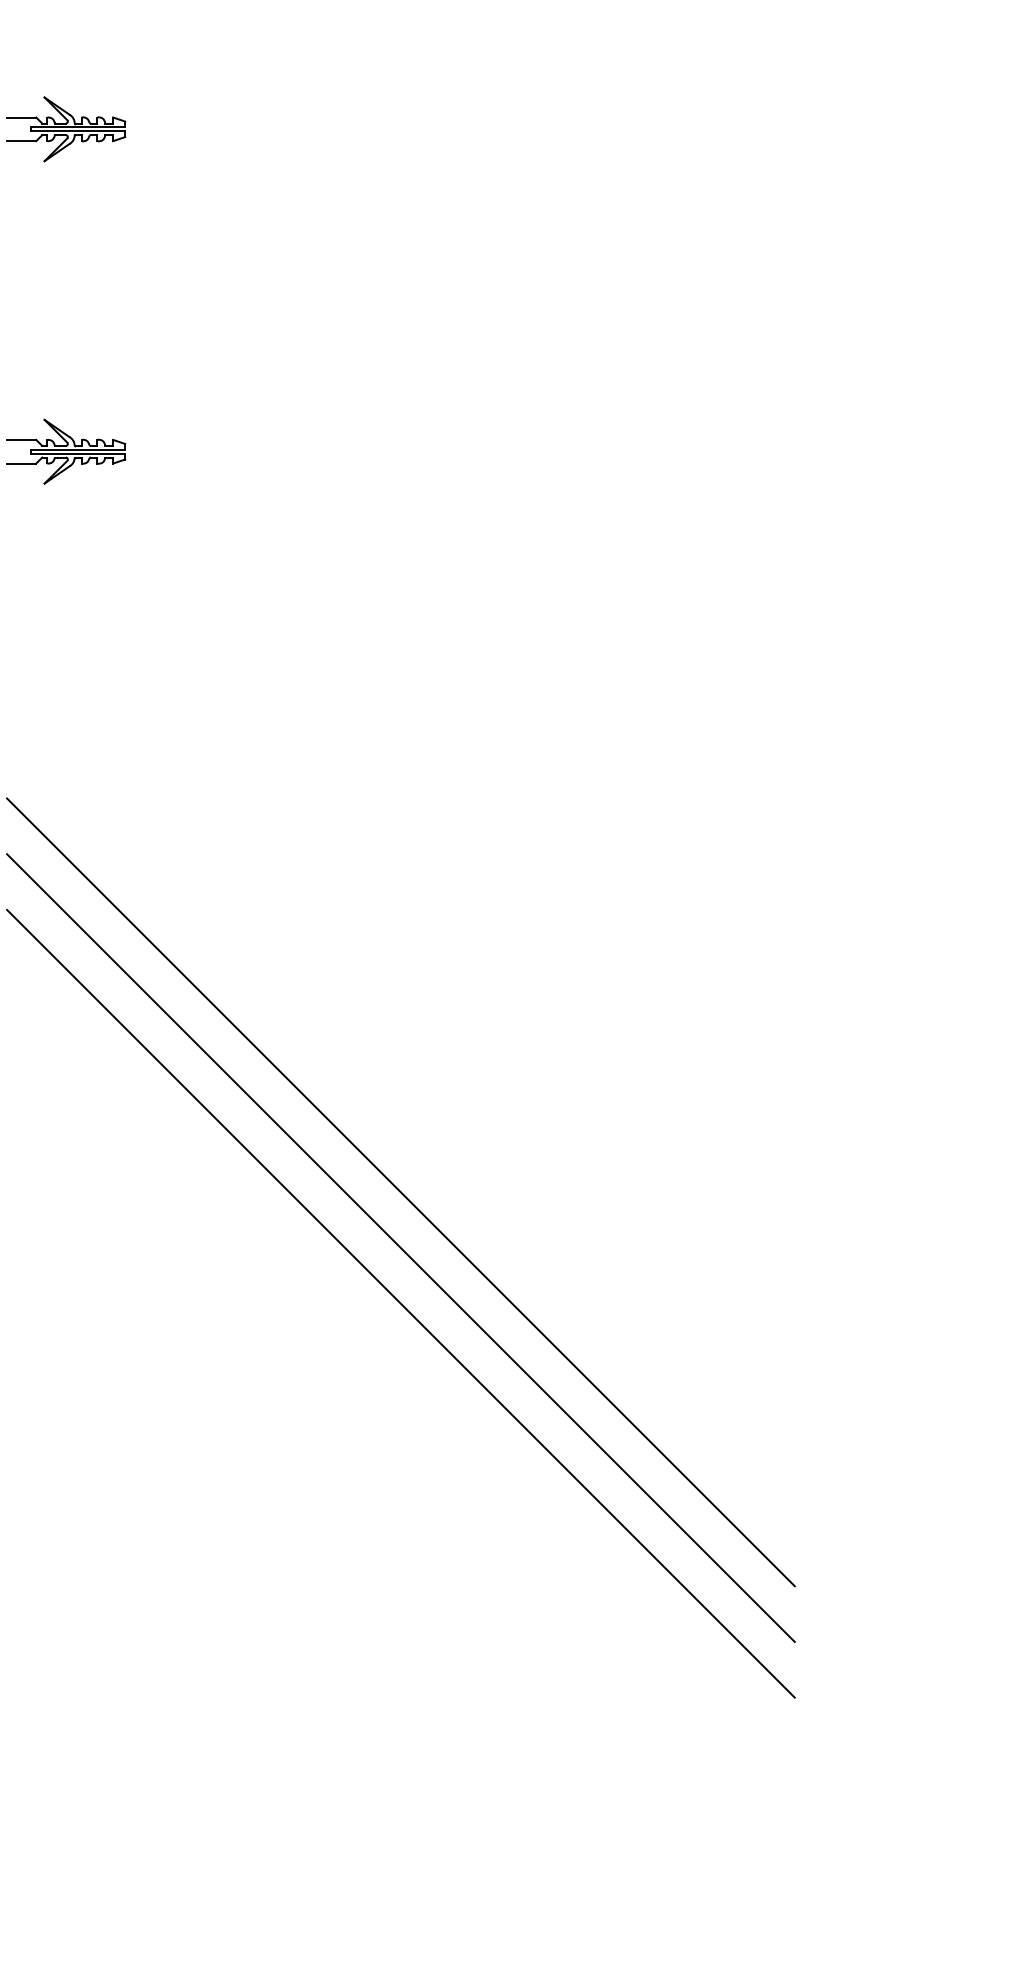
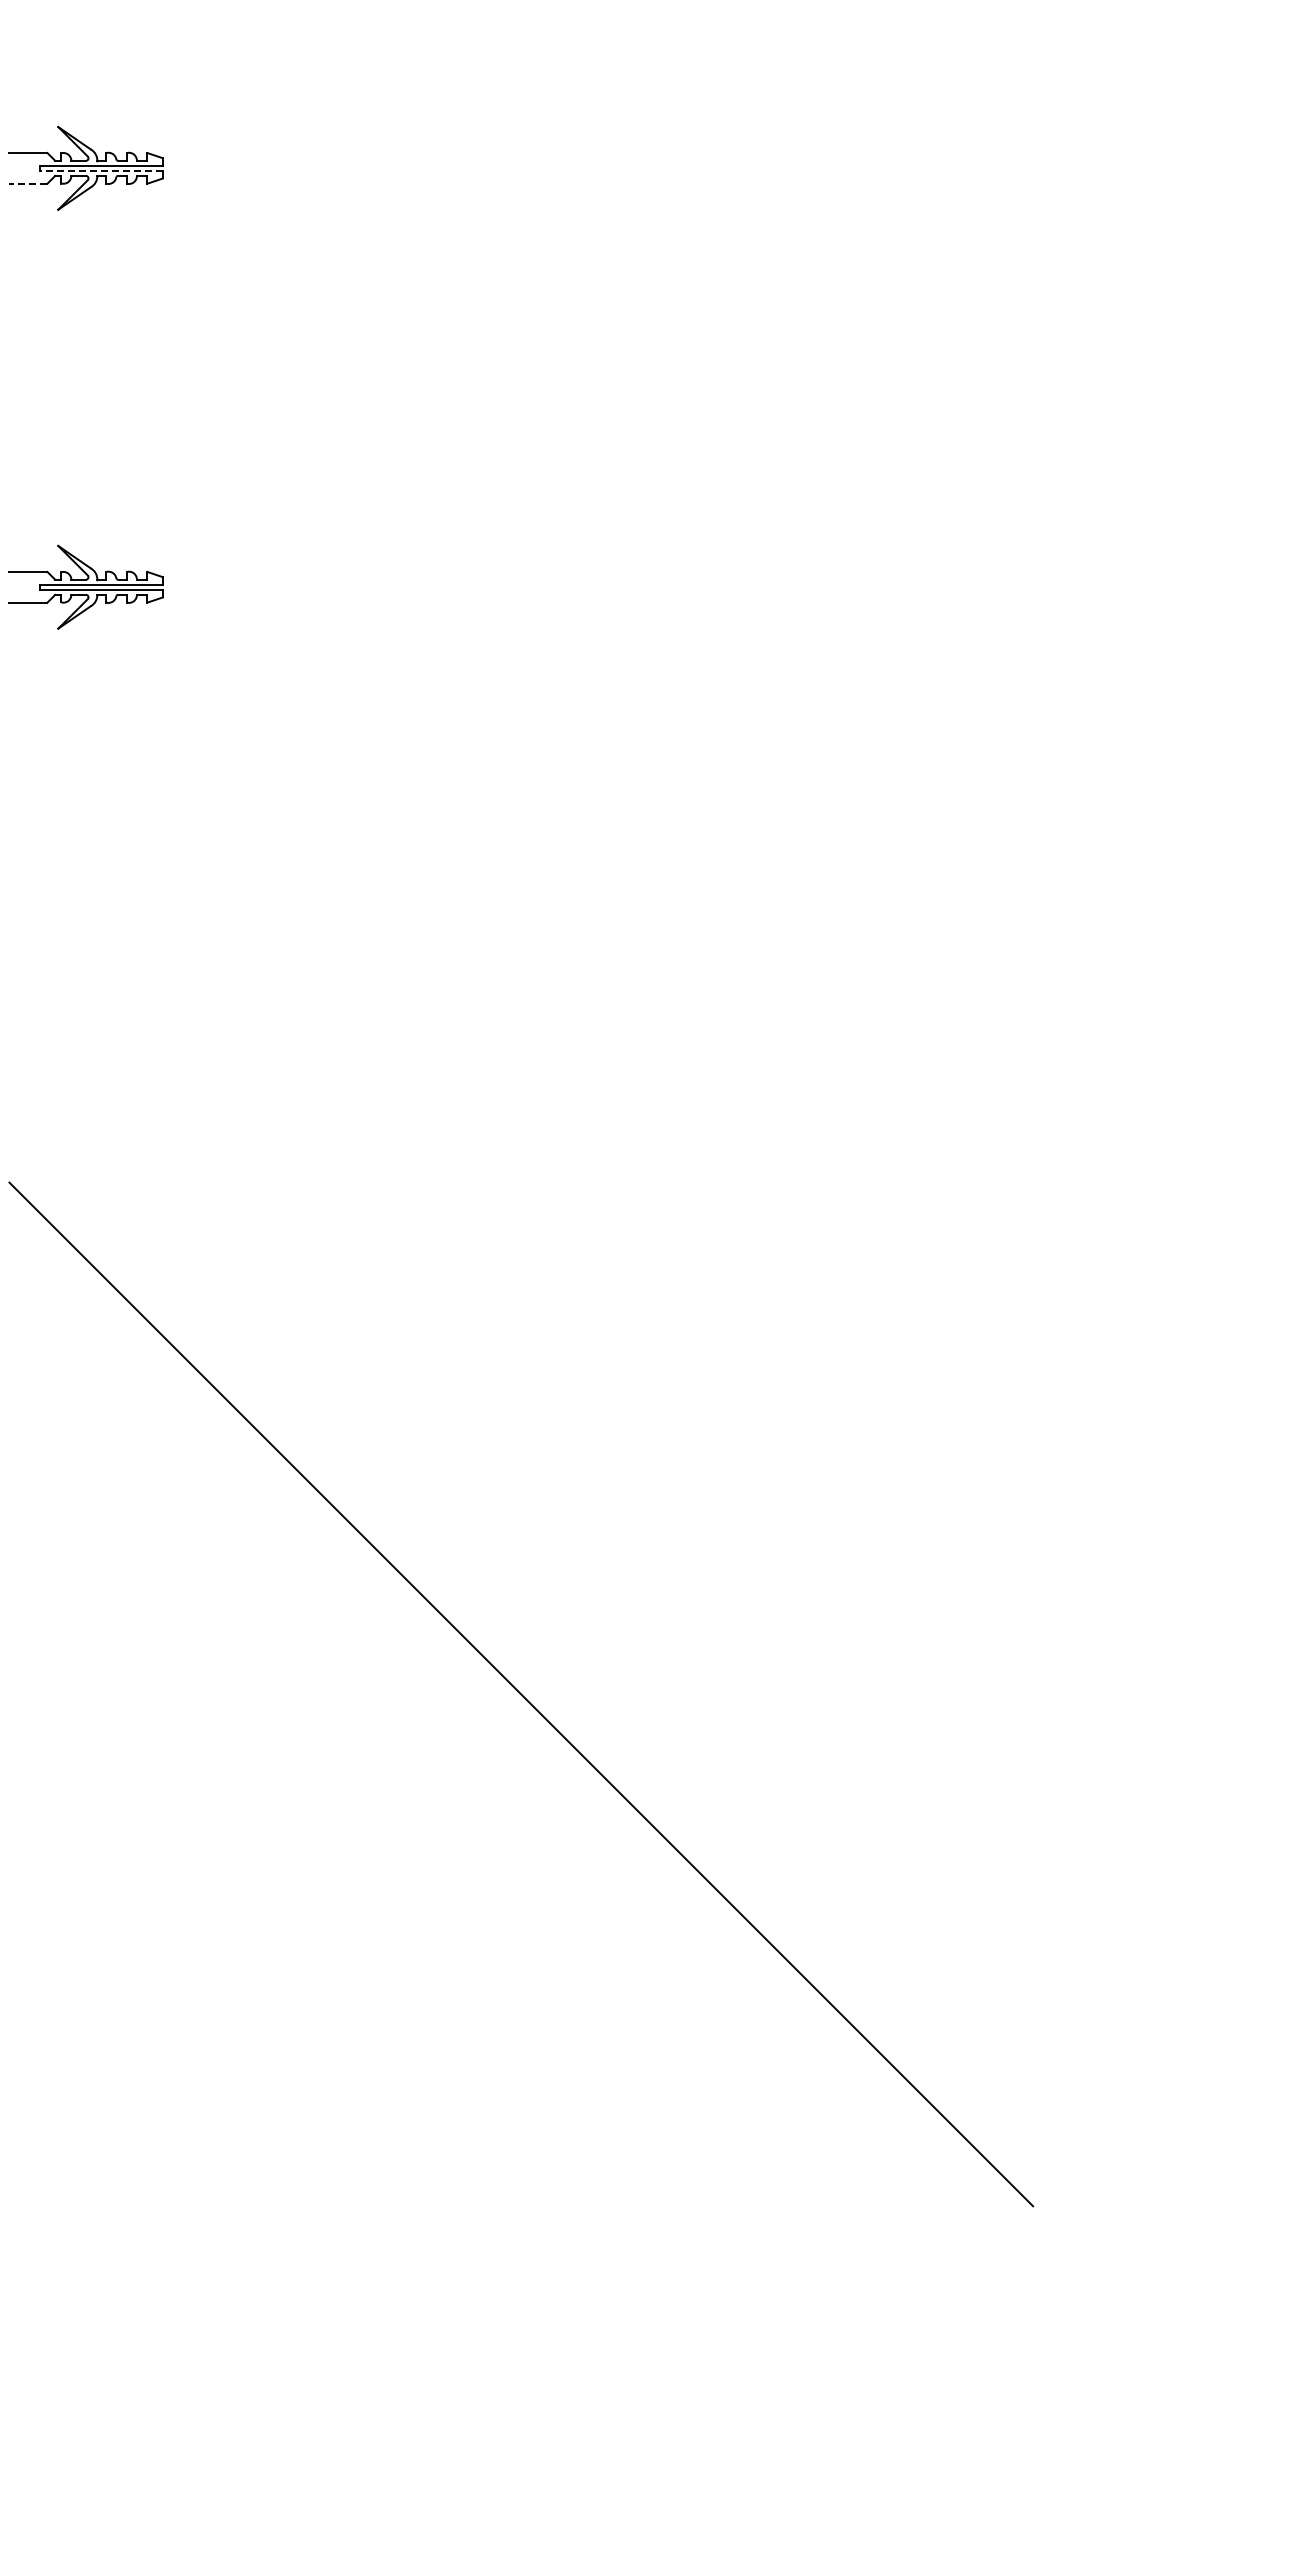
line: (77, 130) -> (101, 170), solid -> dashed
line: (20, 140) -> (27, 183), solid -> dashed
line: (401, 1192) -> (521, 1549), removed
line: (401, 1247) -> (521, 1621), removed

